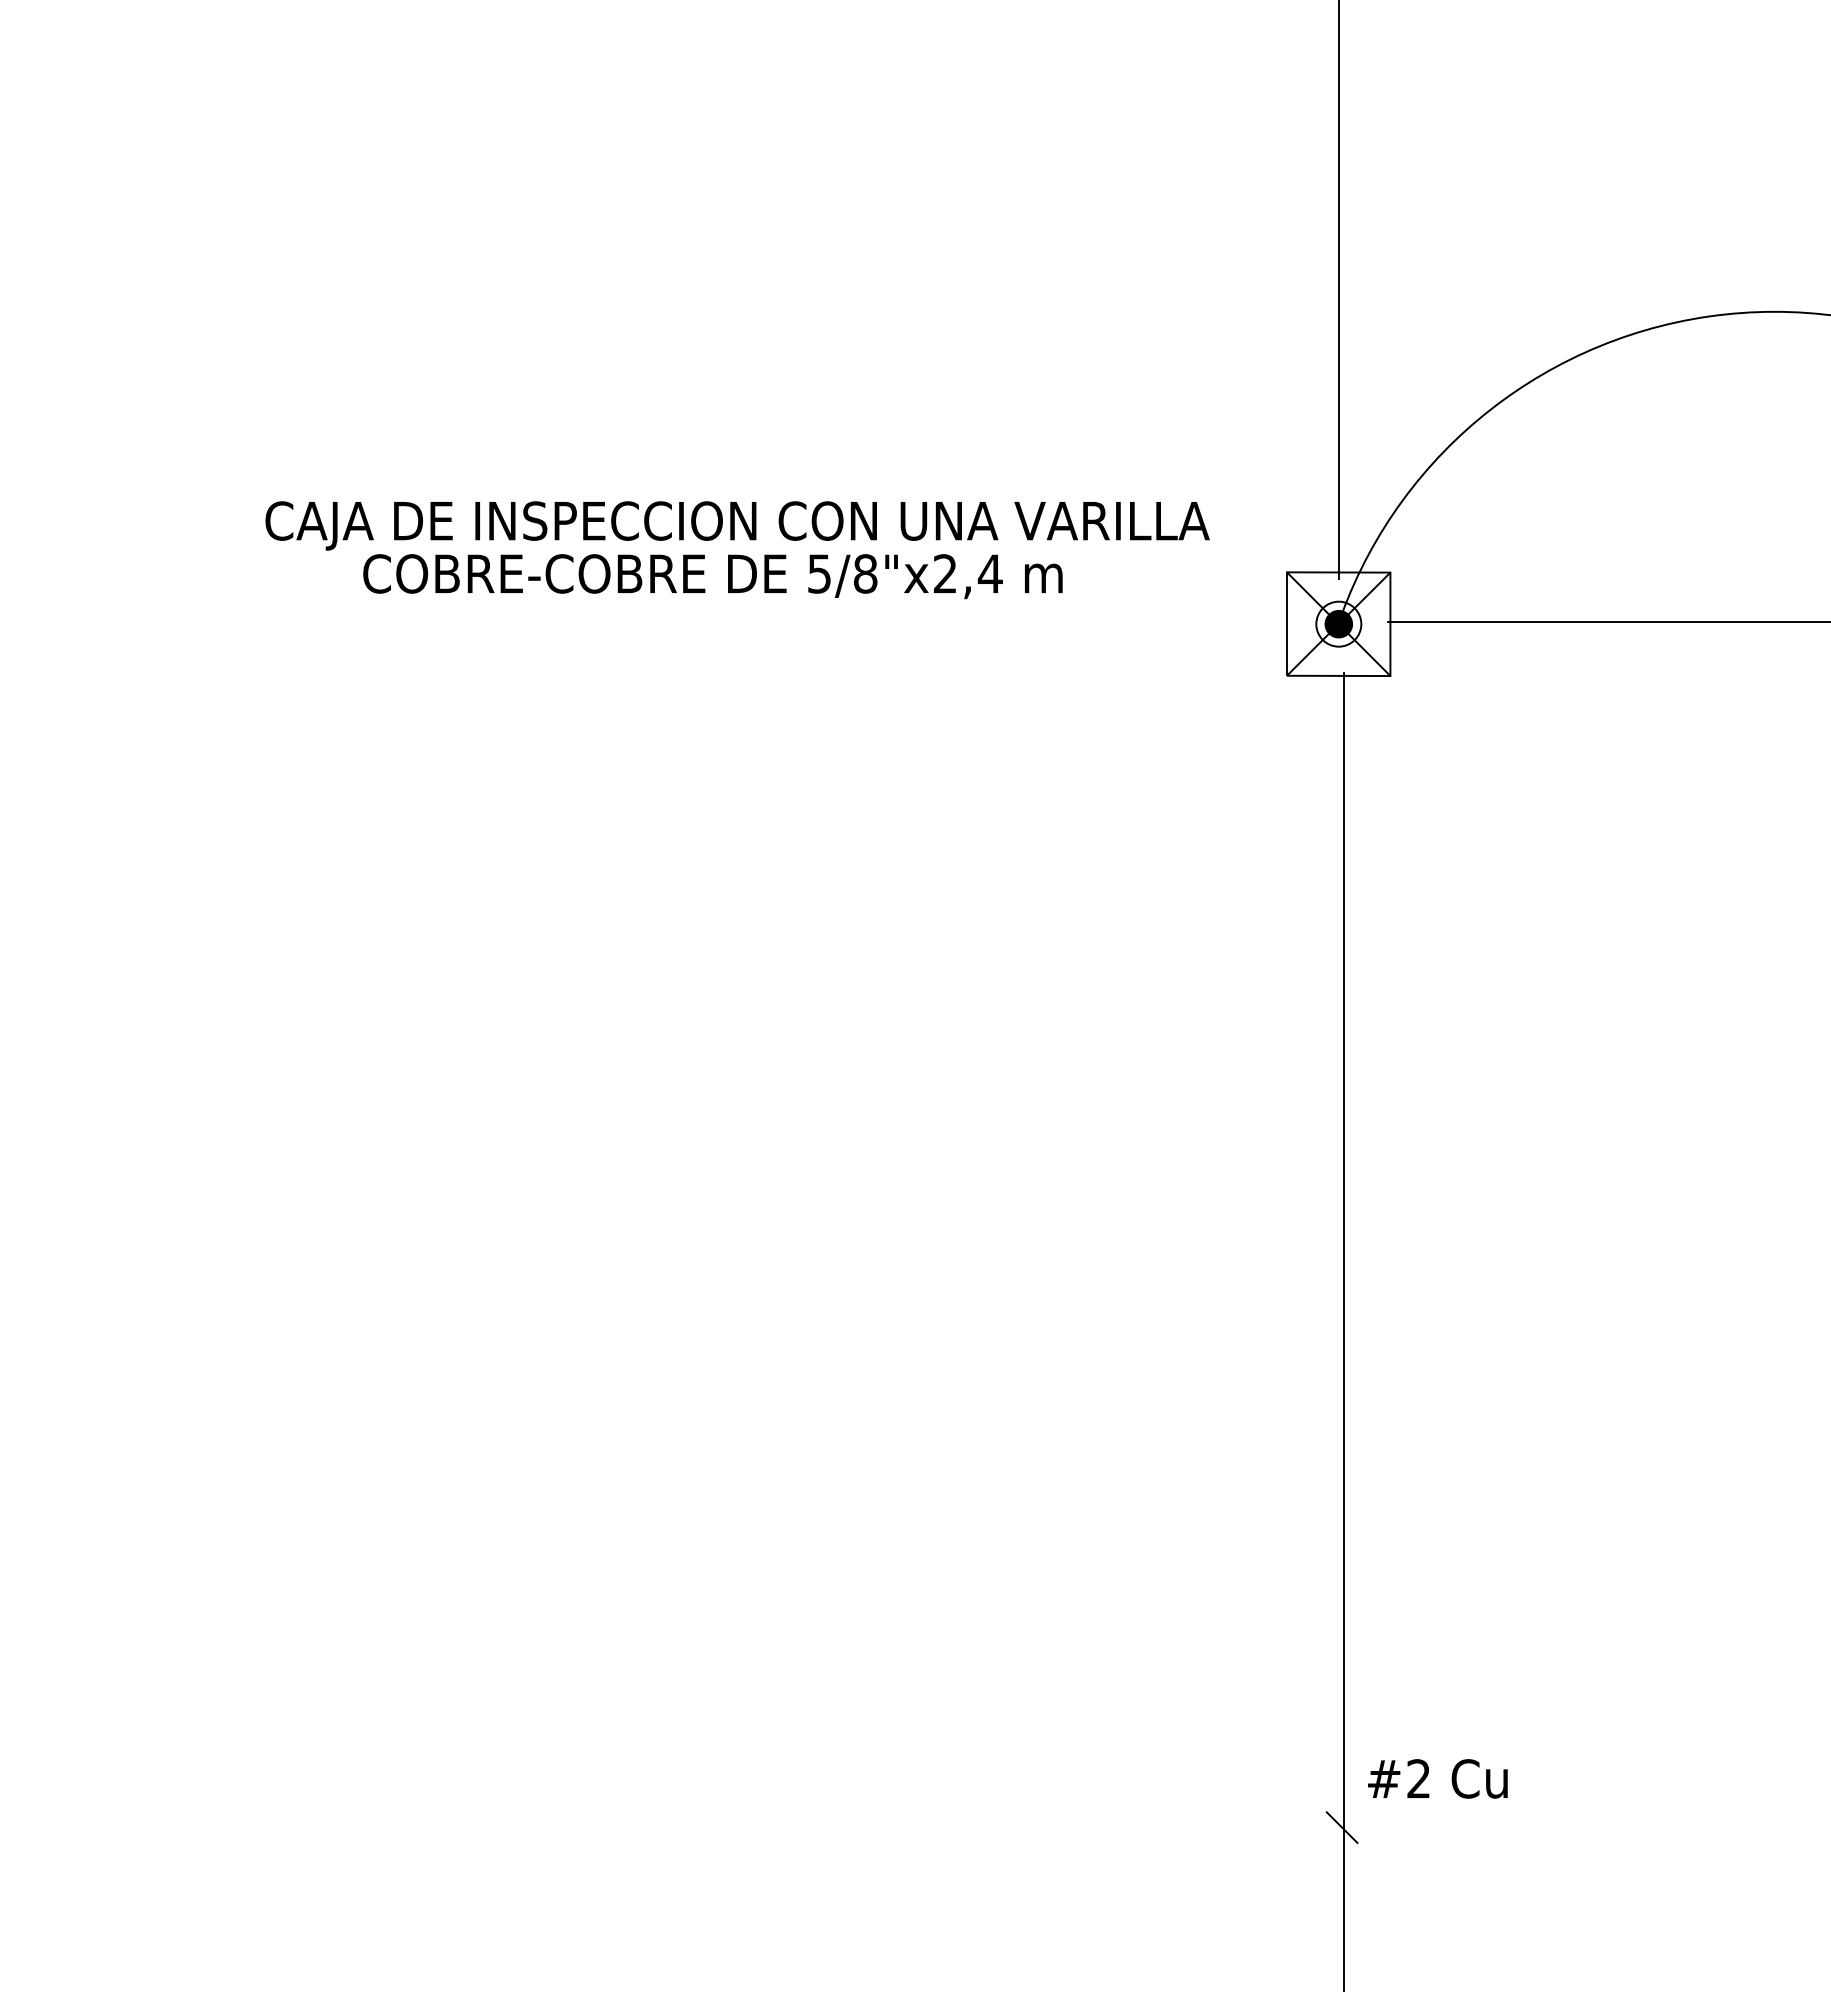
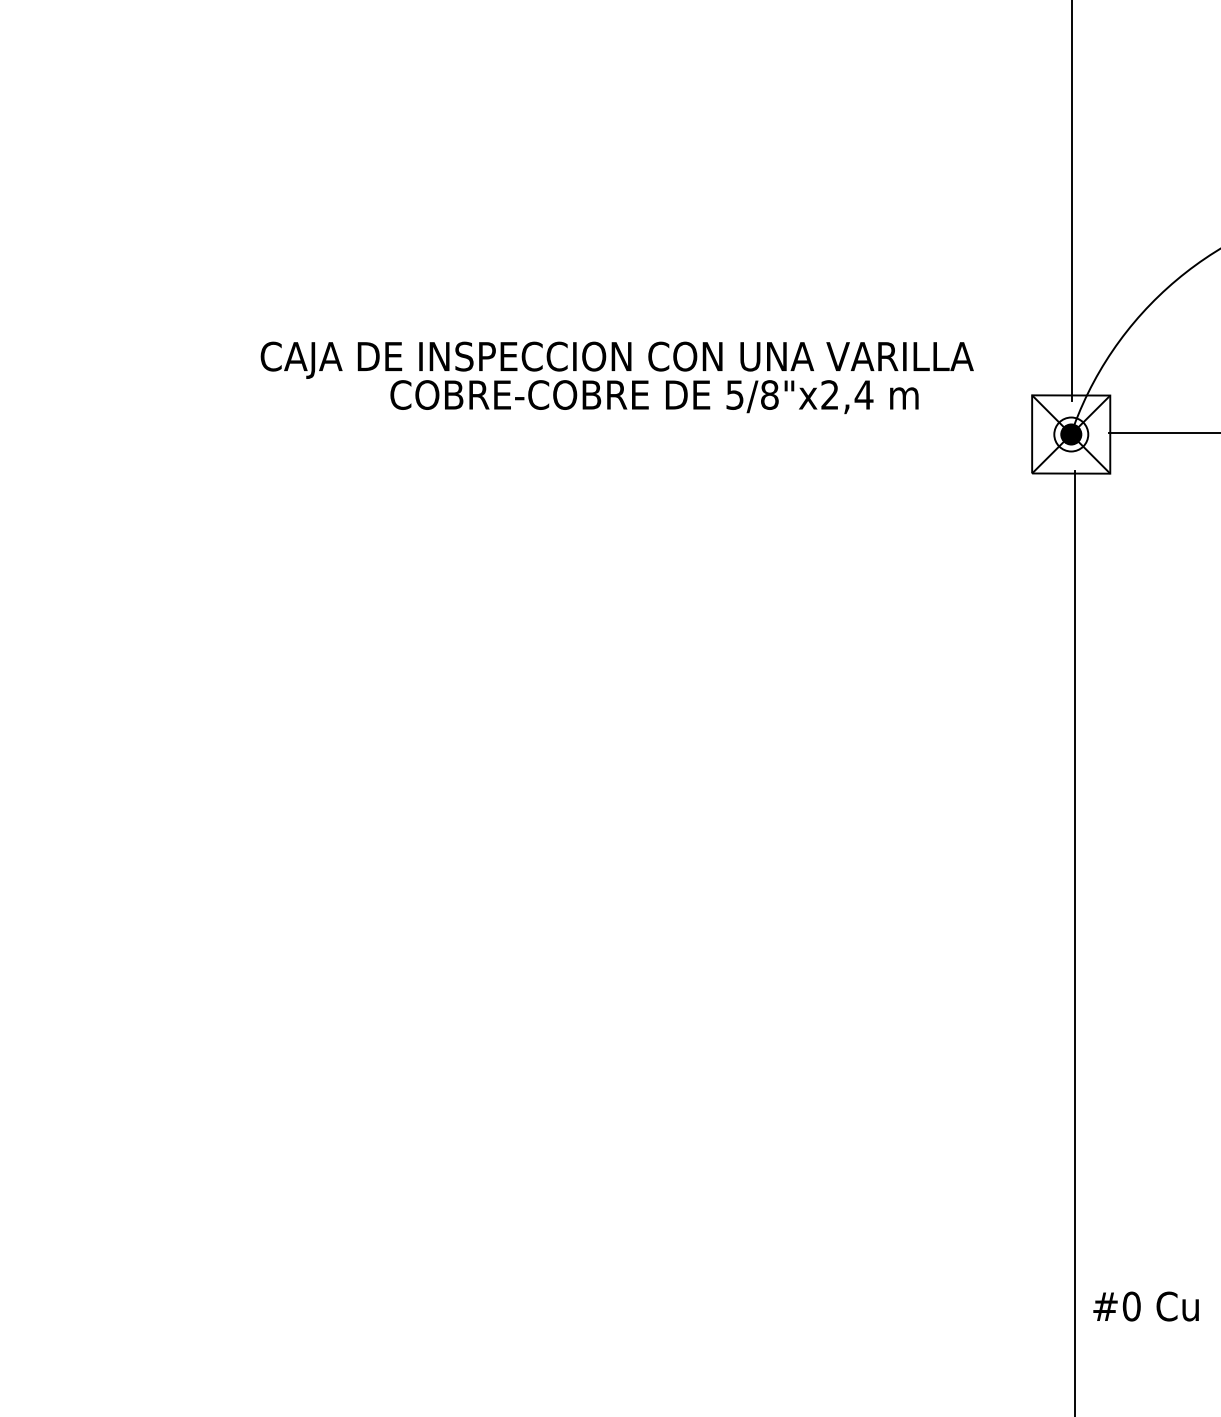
text: (712, 576) -> (654, 396), moved
text: (1418, 1778) -> (1131, 1306), #2 -> #0
line: (1341, 1827) -> (1073, 1343), removed

